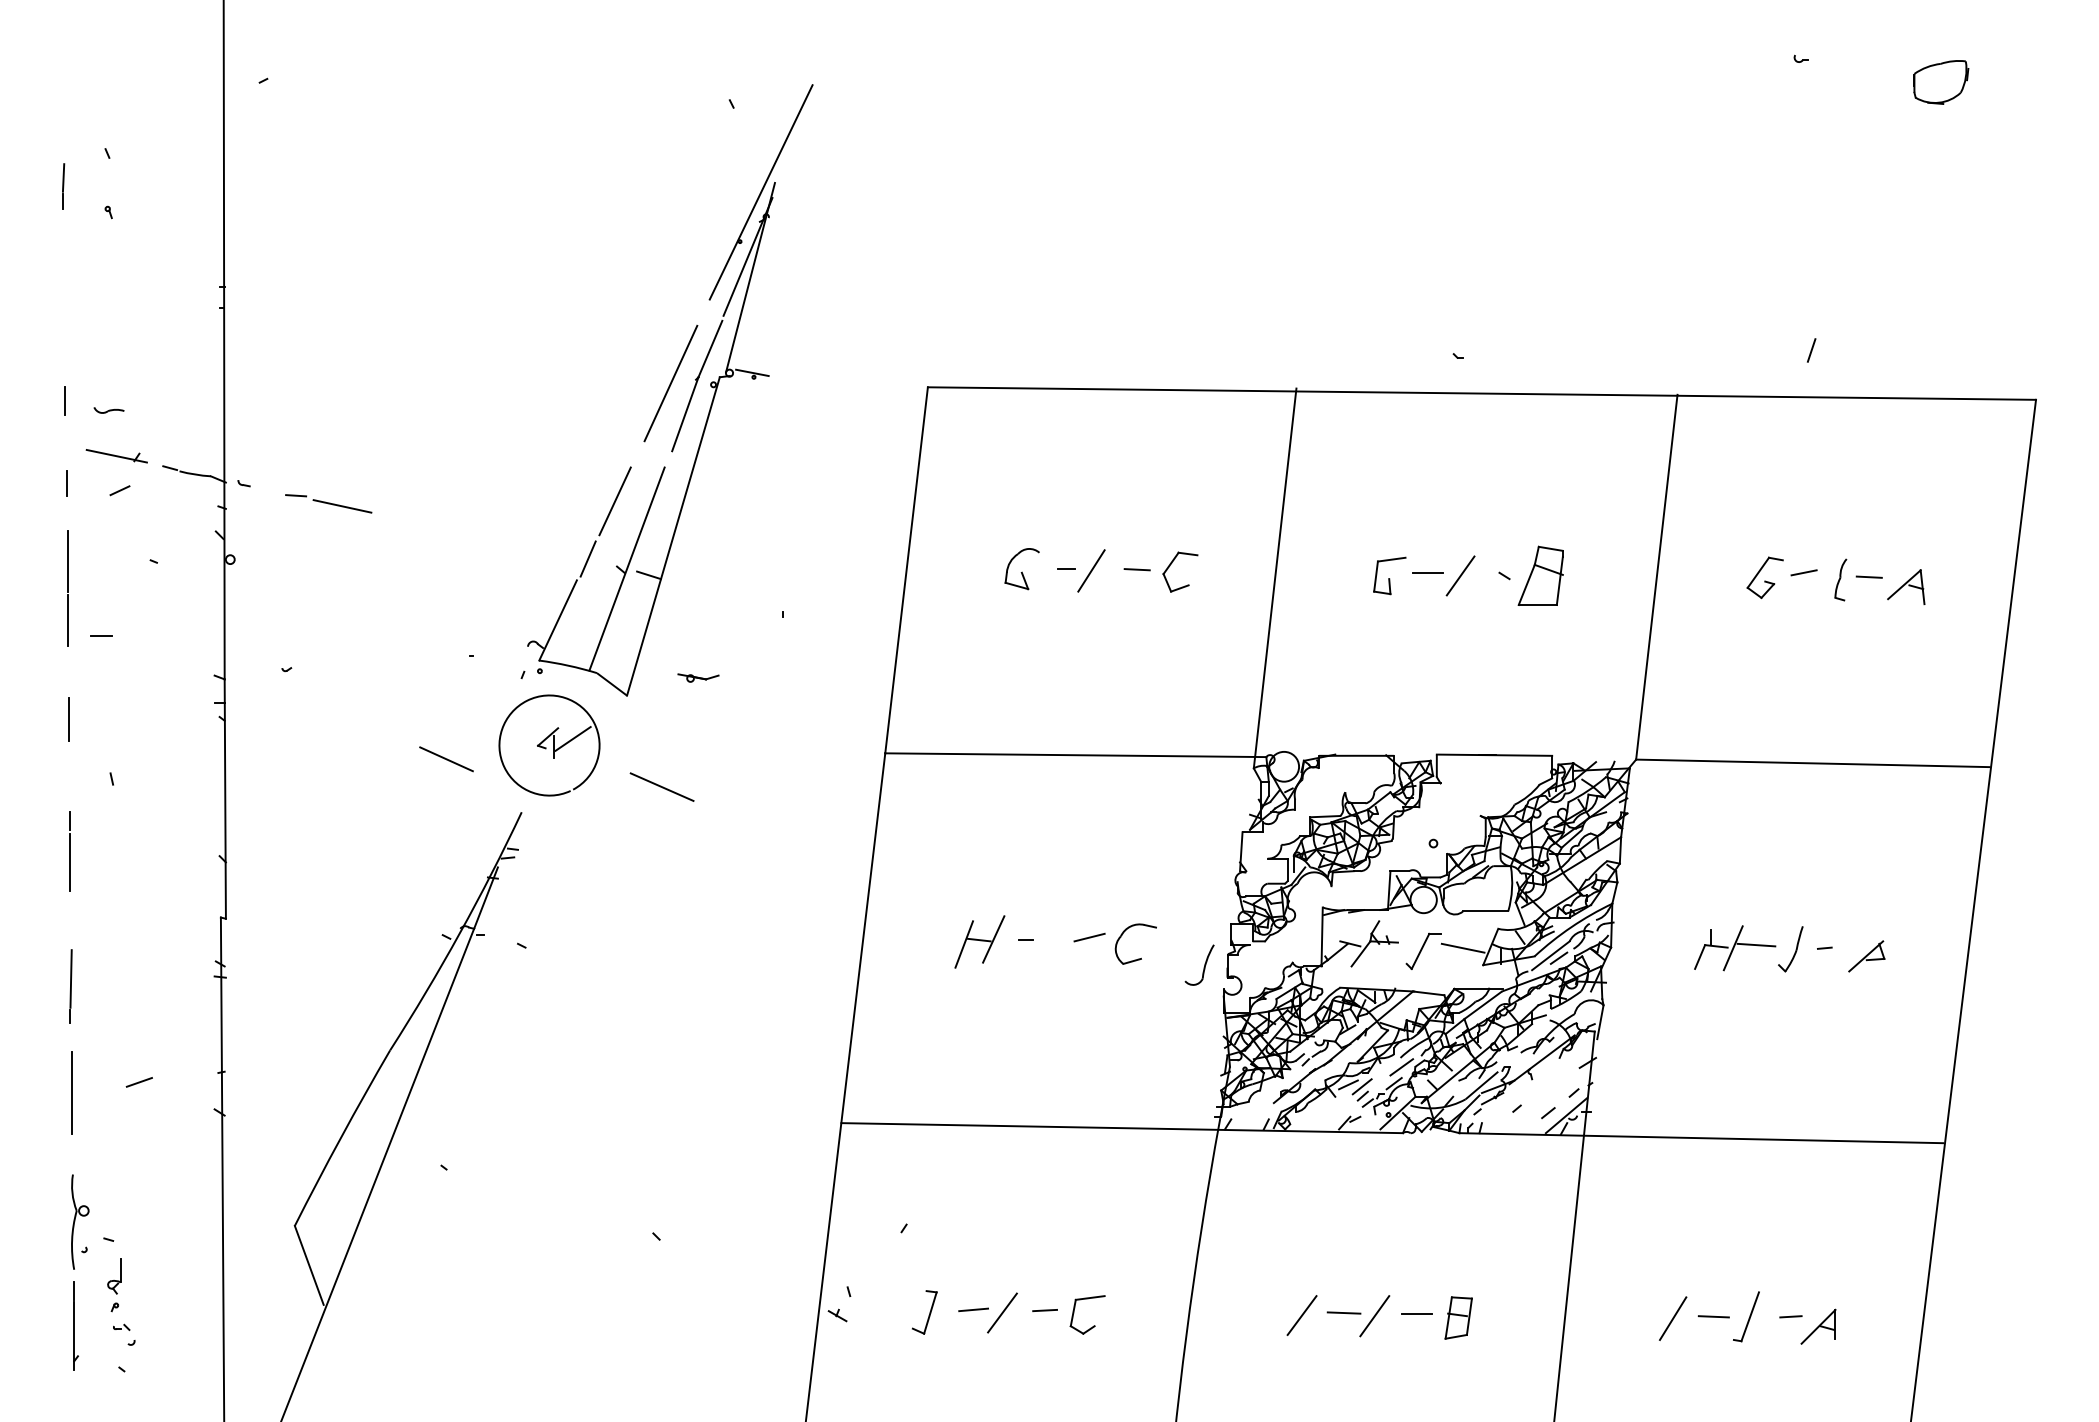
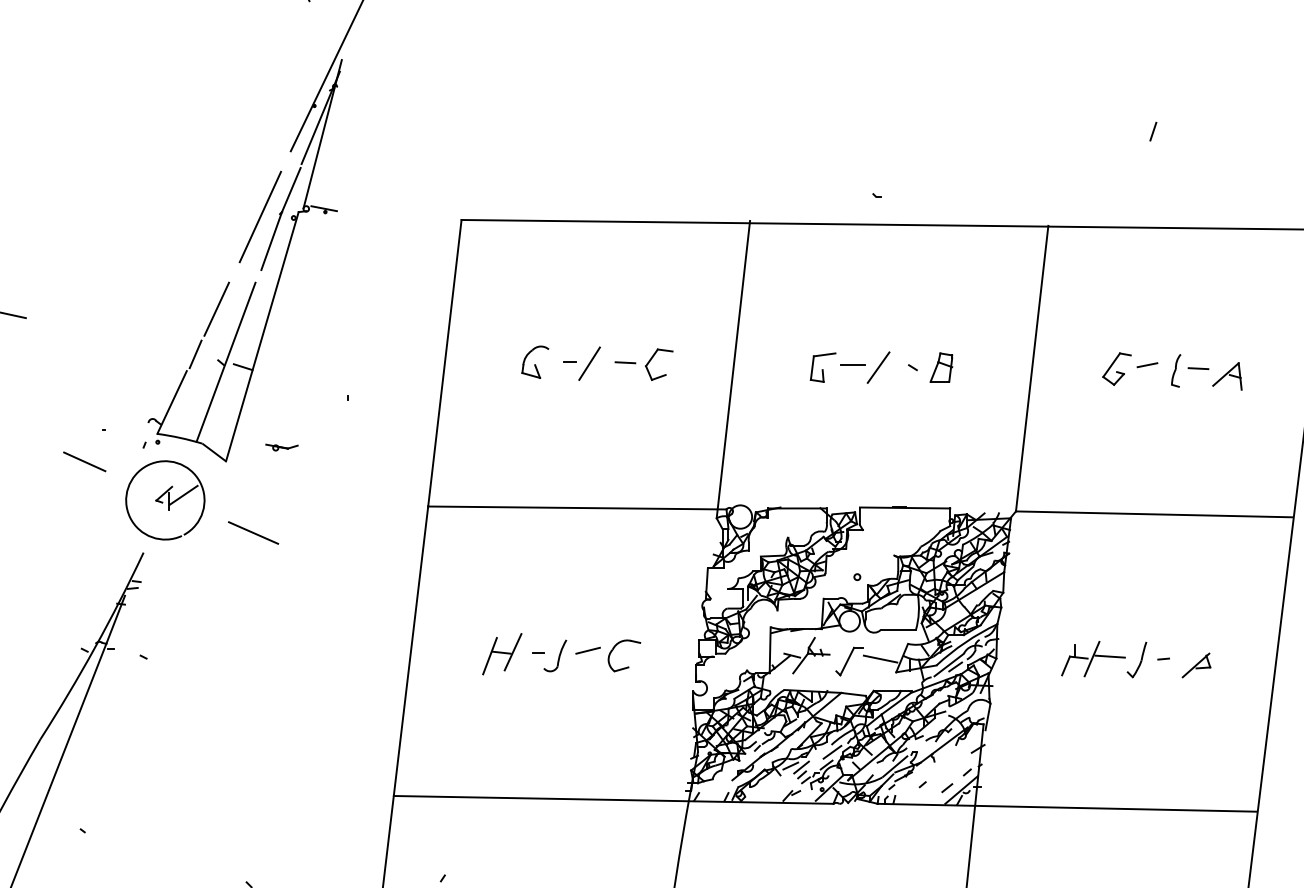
line: (1811, 350) -> (1153, 131), moved
part: (1540, 575) -> (941, 367), size x0.62
line: (446, 759) -> (84, 462), moved
part: (1199, 964) -> (555, 655), moved

